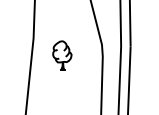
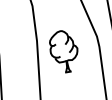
part: (62, 55) -> (64, 51), size x1.67

